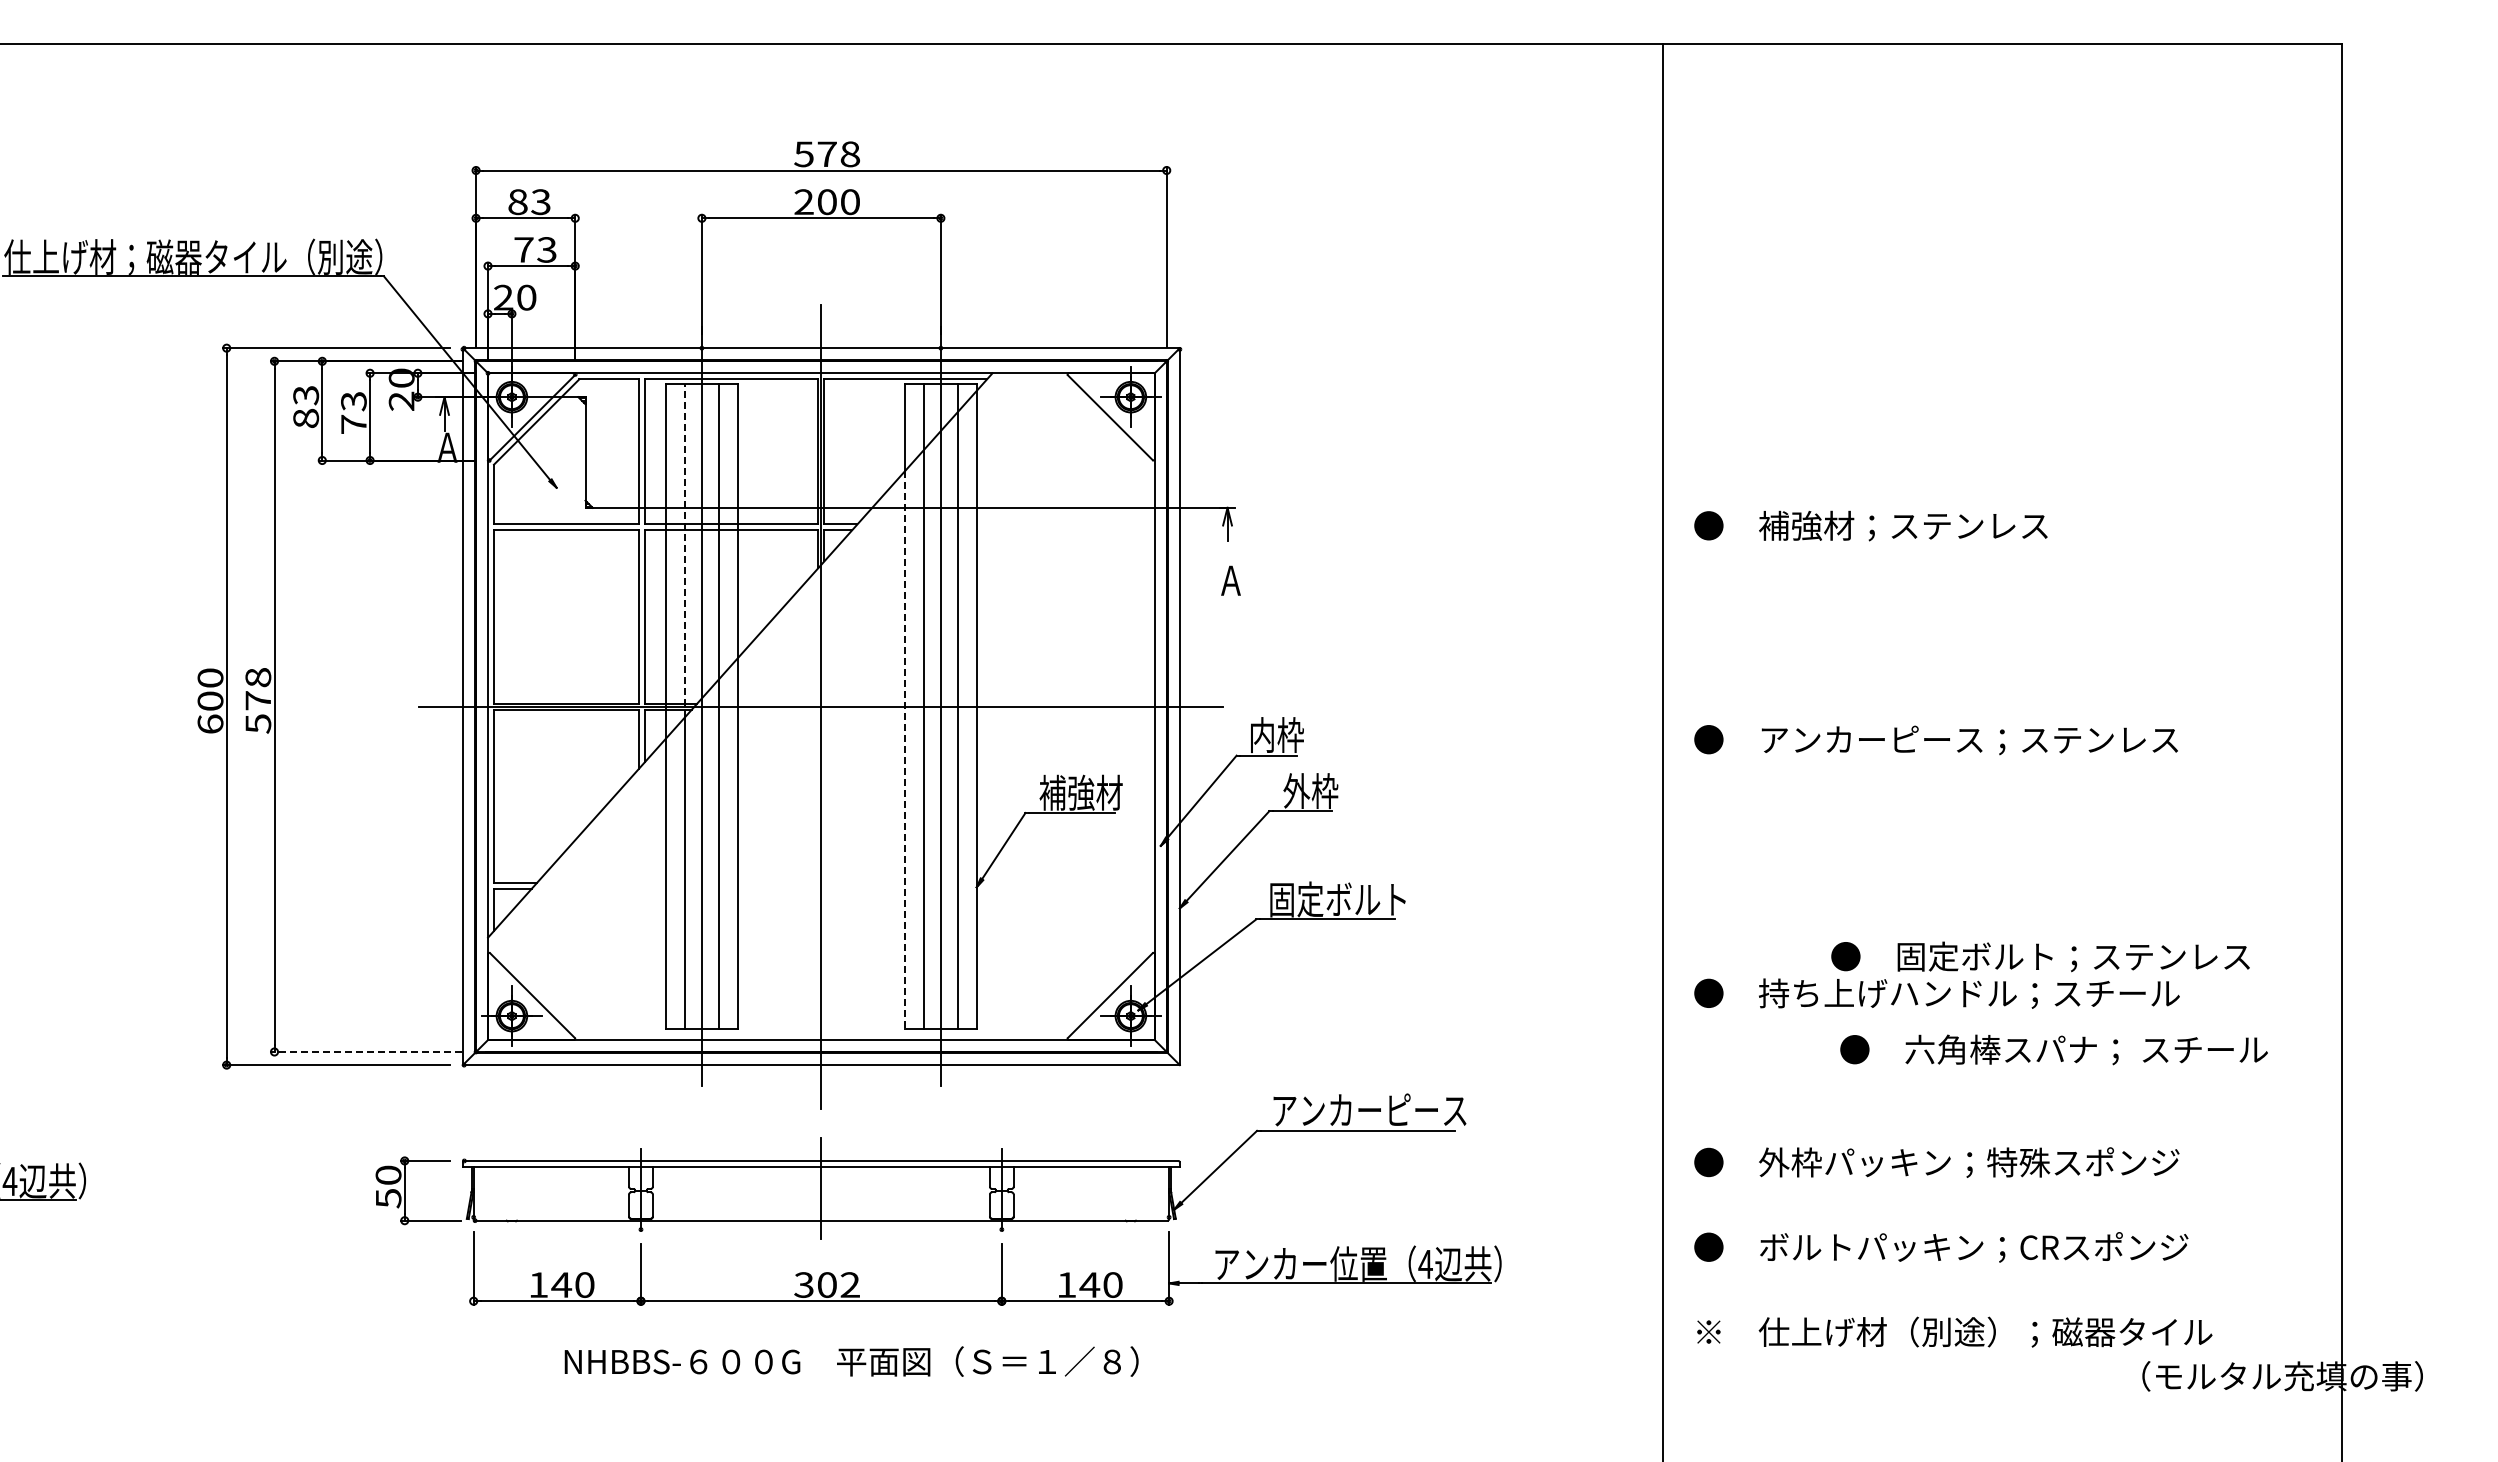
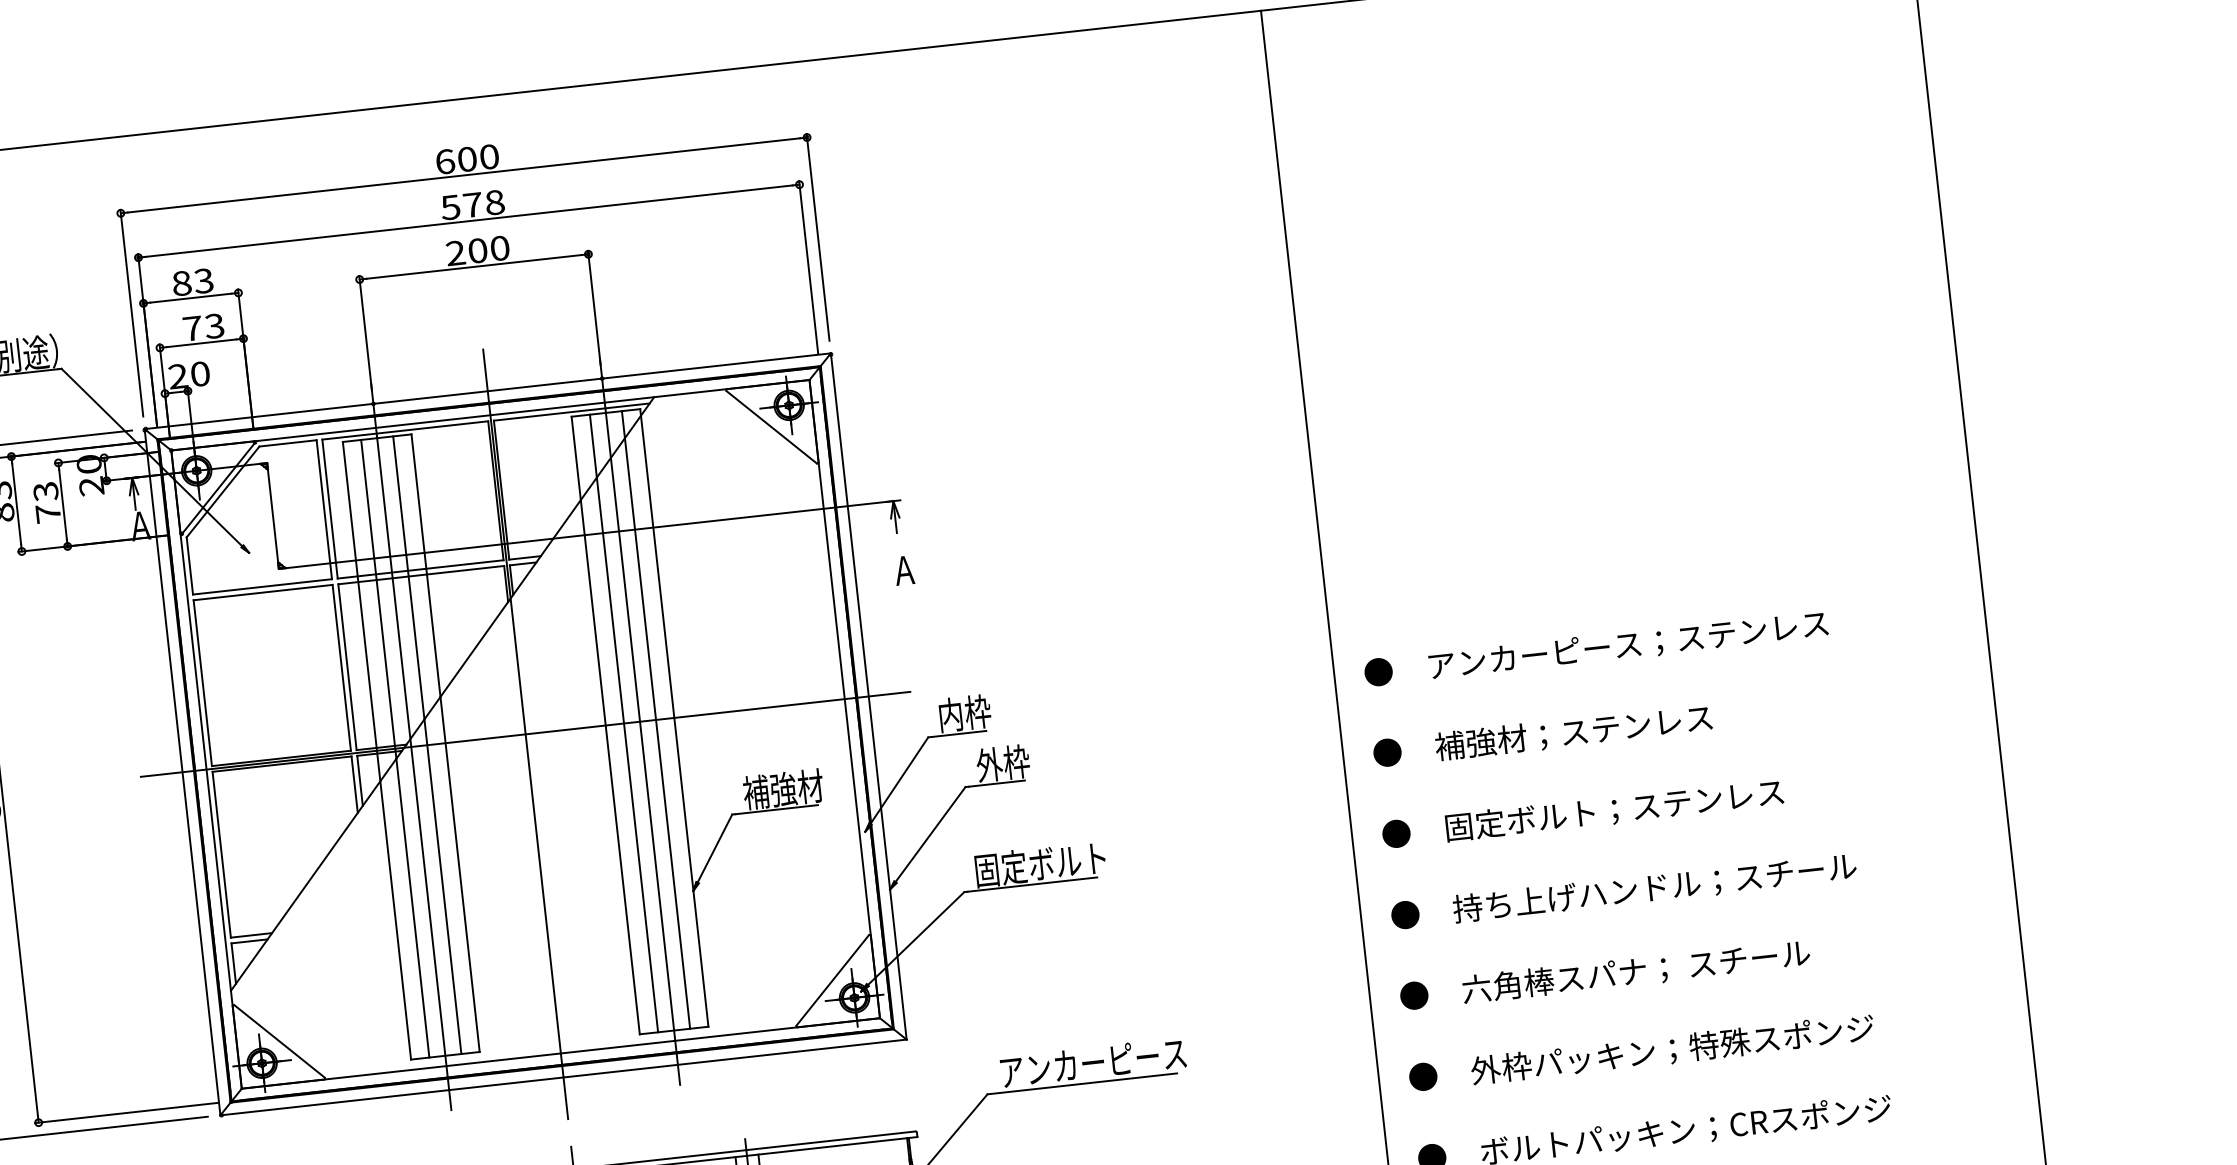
part: (821, 123) -> (464, 176), added
text: (1870, 525) -> (1542, 735), moved
line: (685, 550) -> (379, 599), dashed -> solid
line: (905, 750) -> (610, 767), dashed -> solid
text: (2040, 956) -> (1582, 813), moved
text: (2053, 1049) -> (1604, 974), moved
line: (365, 1051) -> (125, 1112), dashed -> solid

